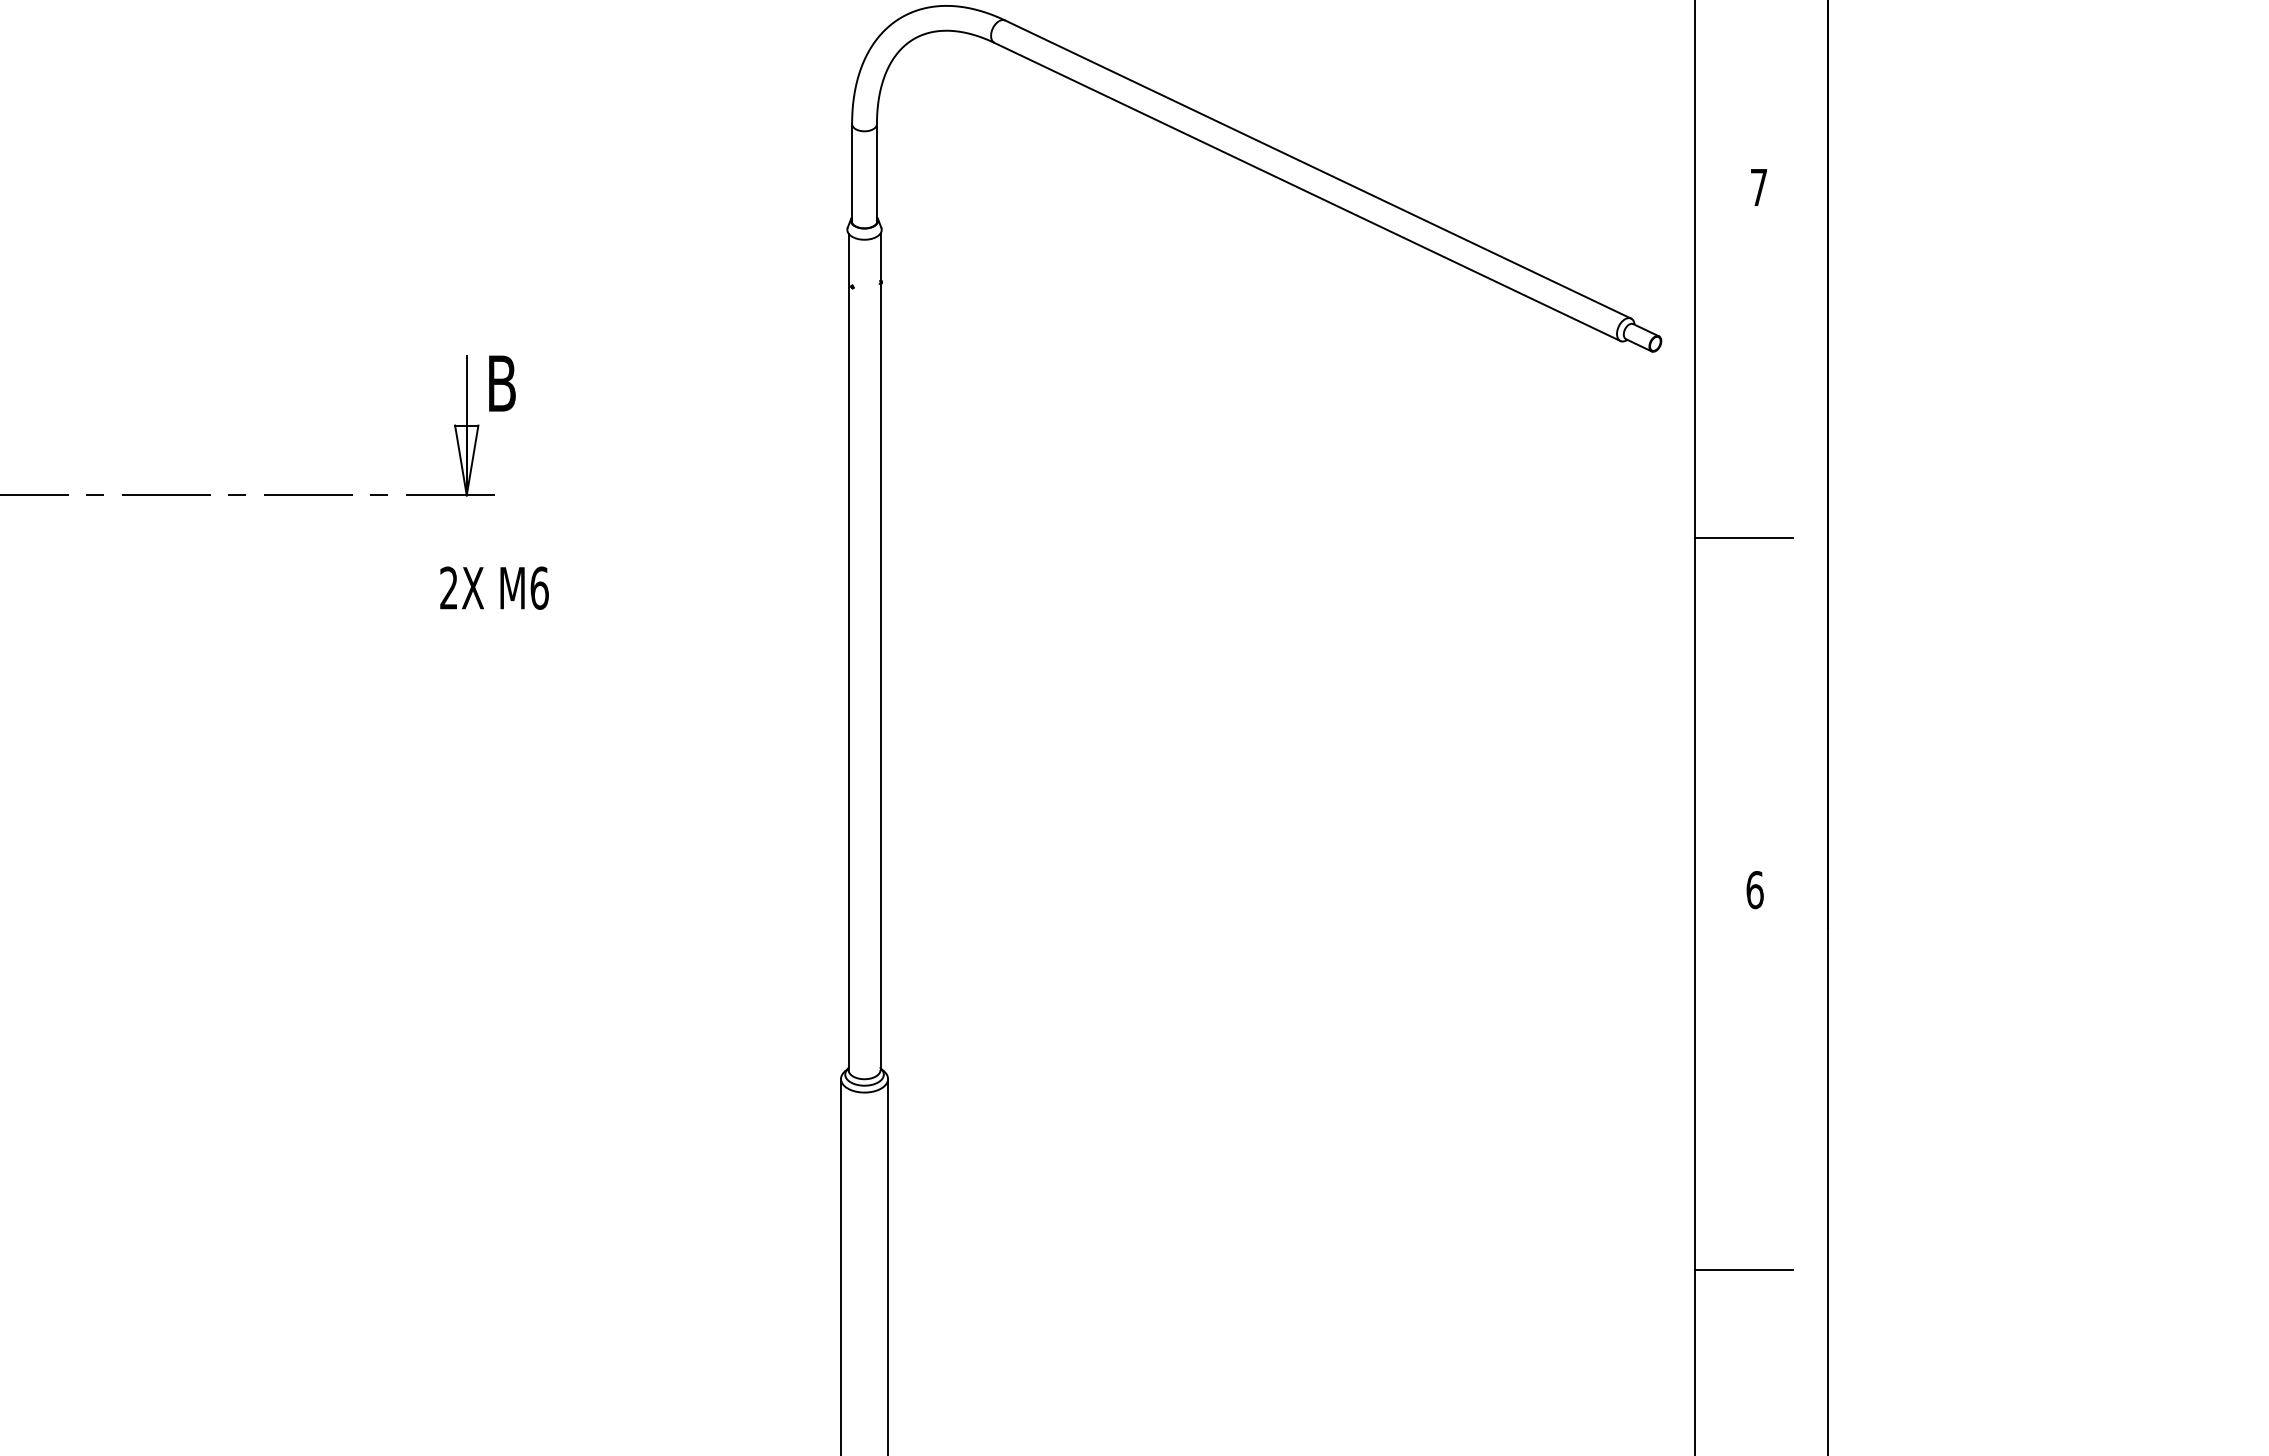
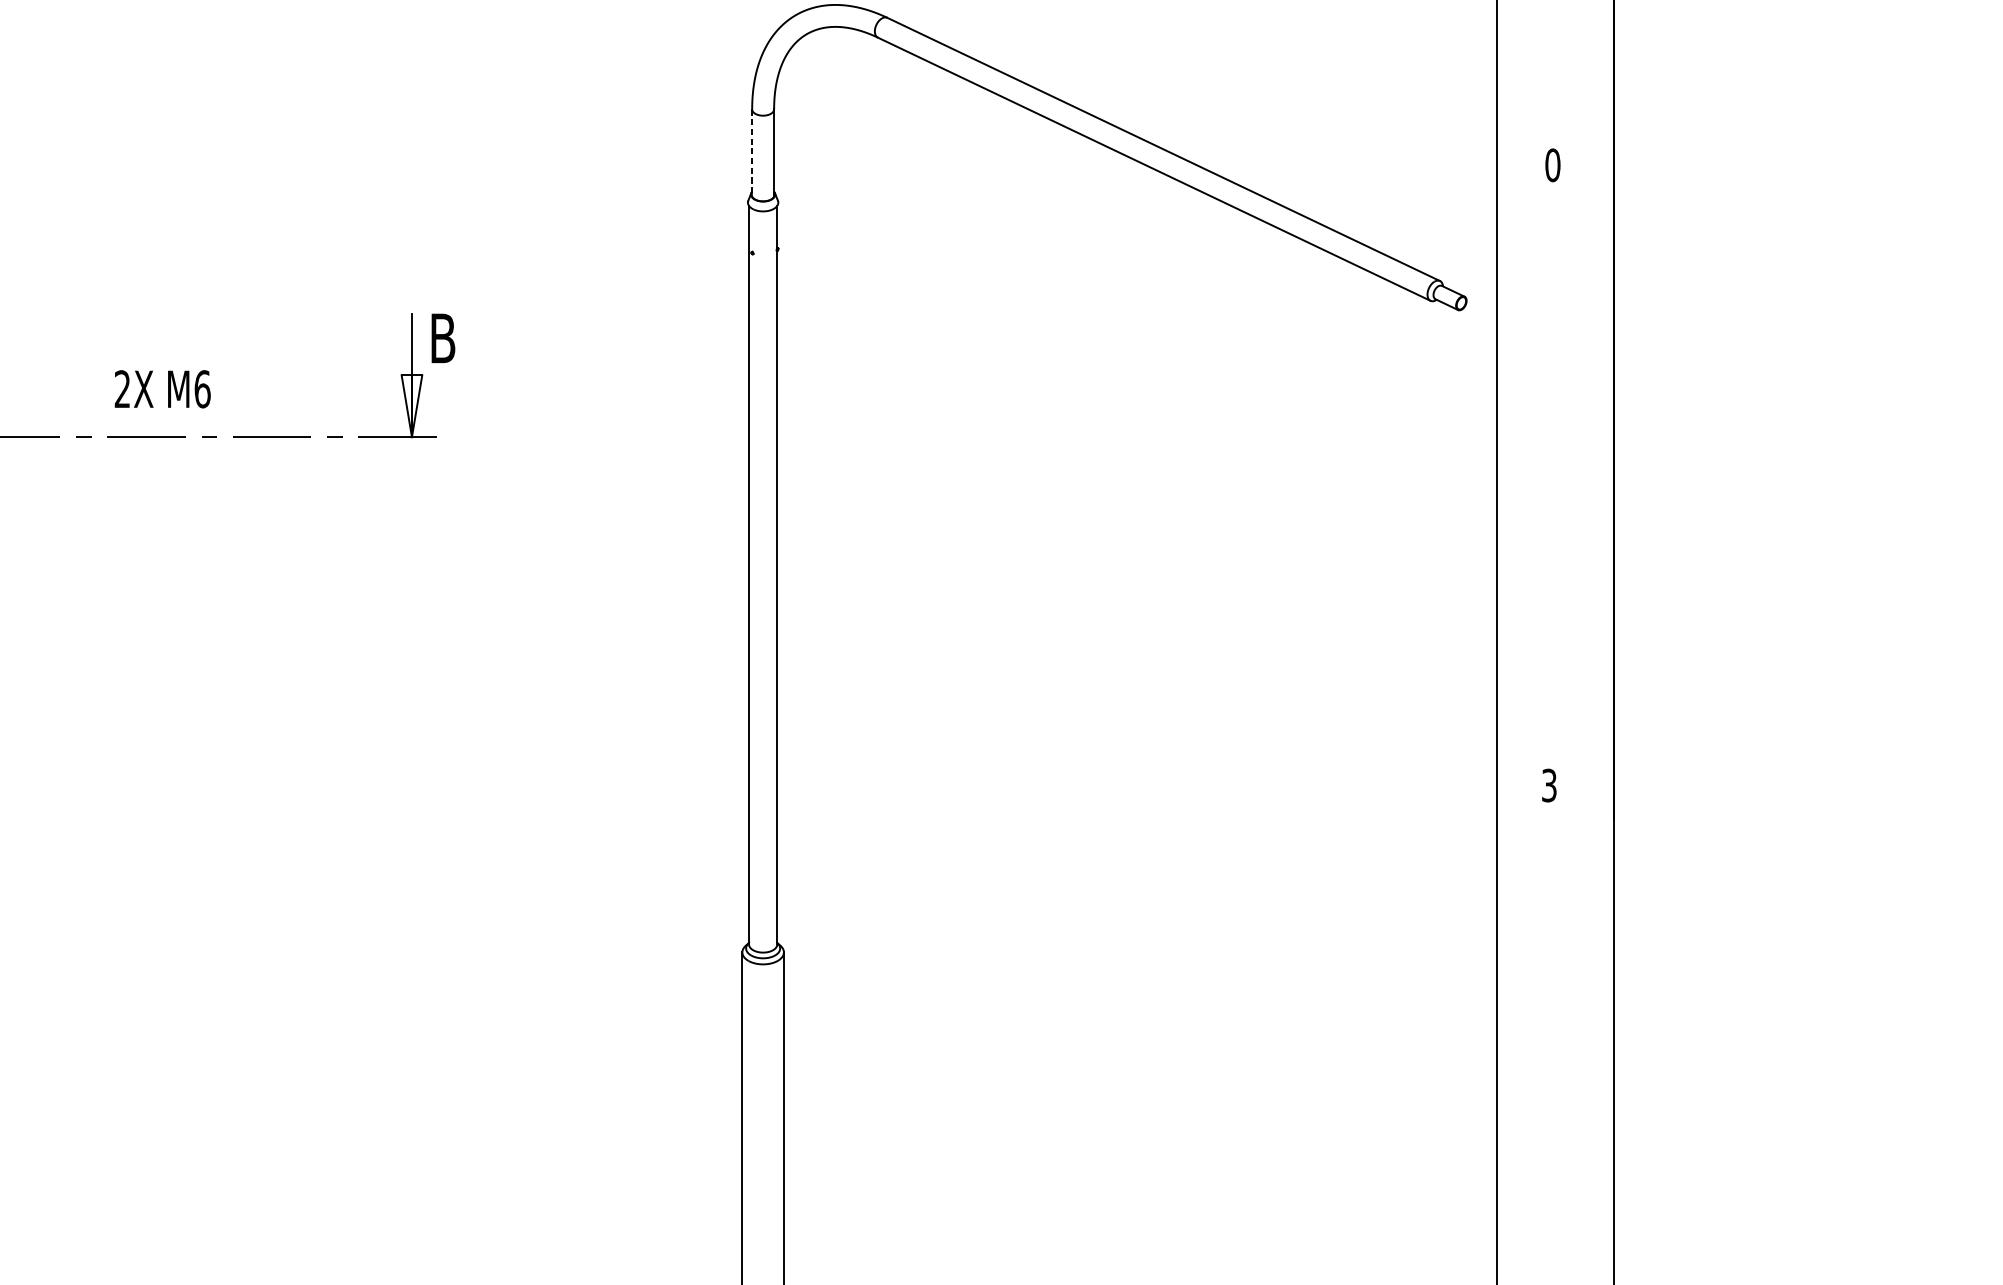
line: (852, 174) -> (752, 153), solid -> dashed
text: (1758, 187) -> (1552, 165), 7 -> 0
line: (1744, 537) -> (1540, 474), removed
text: (494, 587) -> (162, 388), moved
text: (1754, 890) -> (1548, 785), 6 -> 3
line: (1744, 1270) -> (1540, 1121), removed

